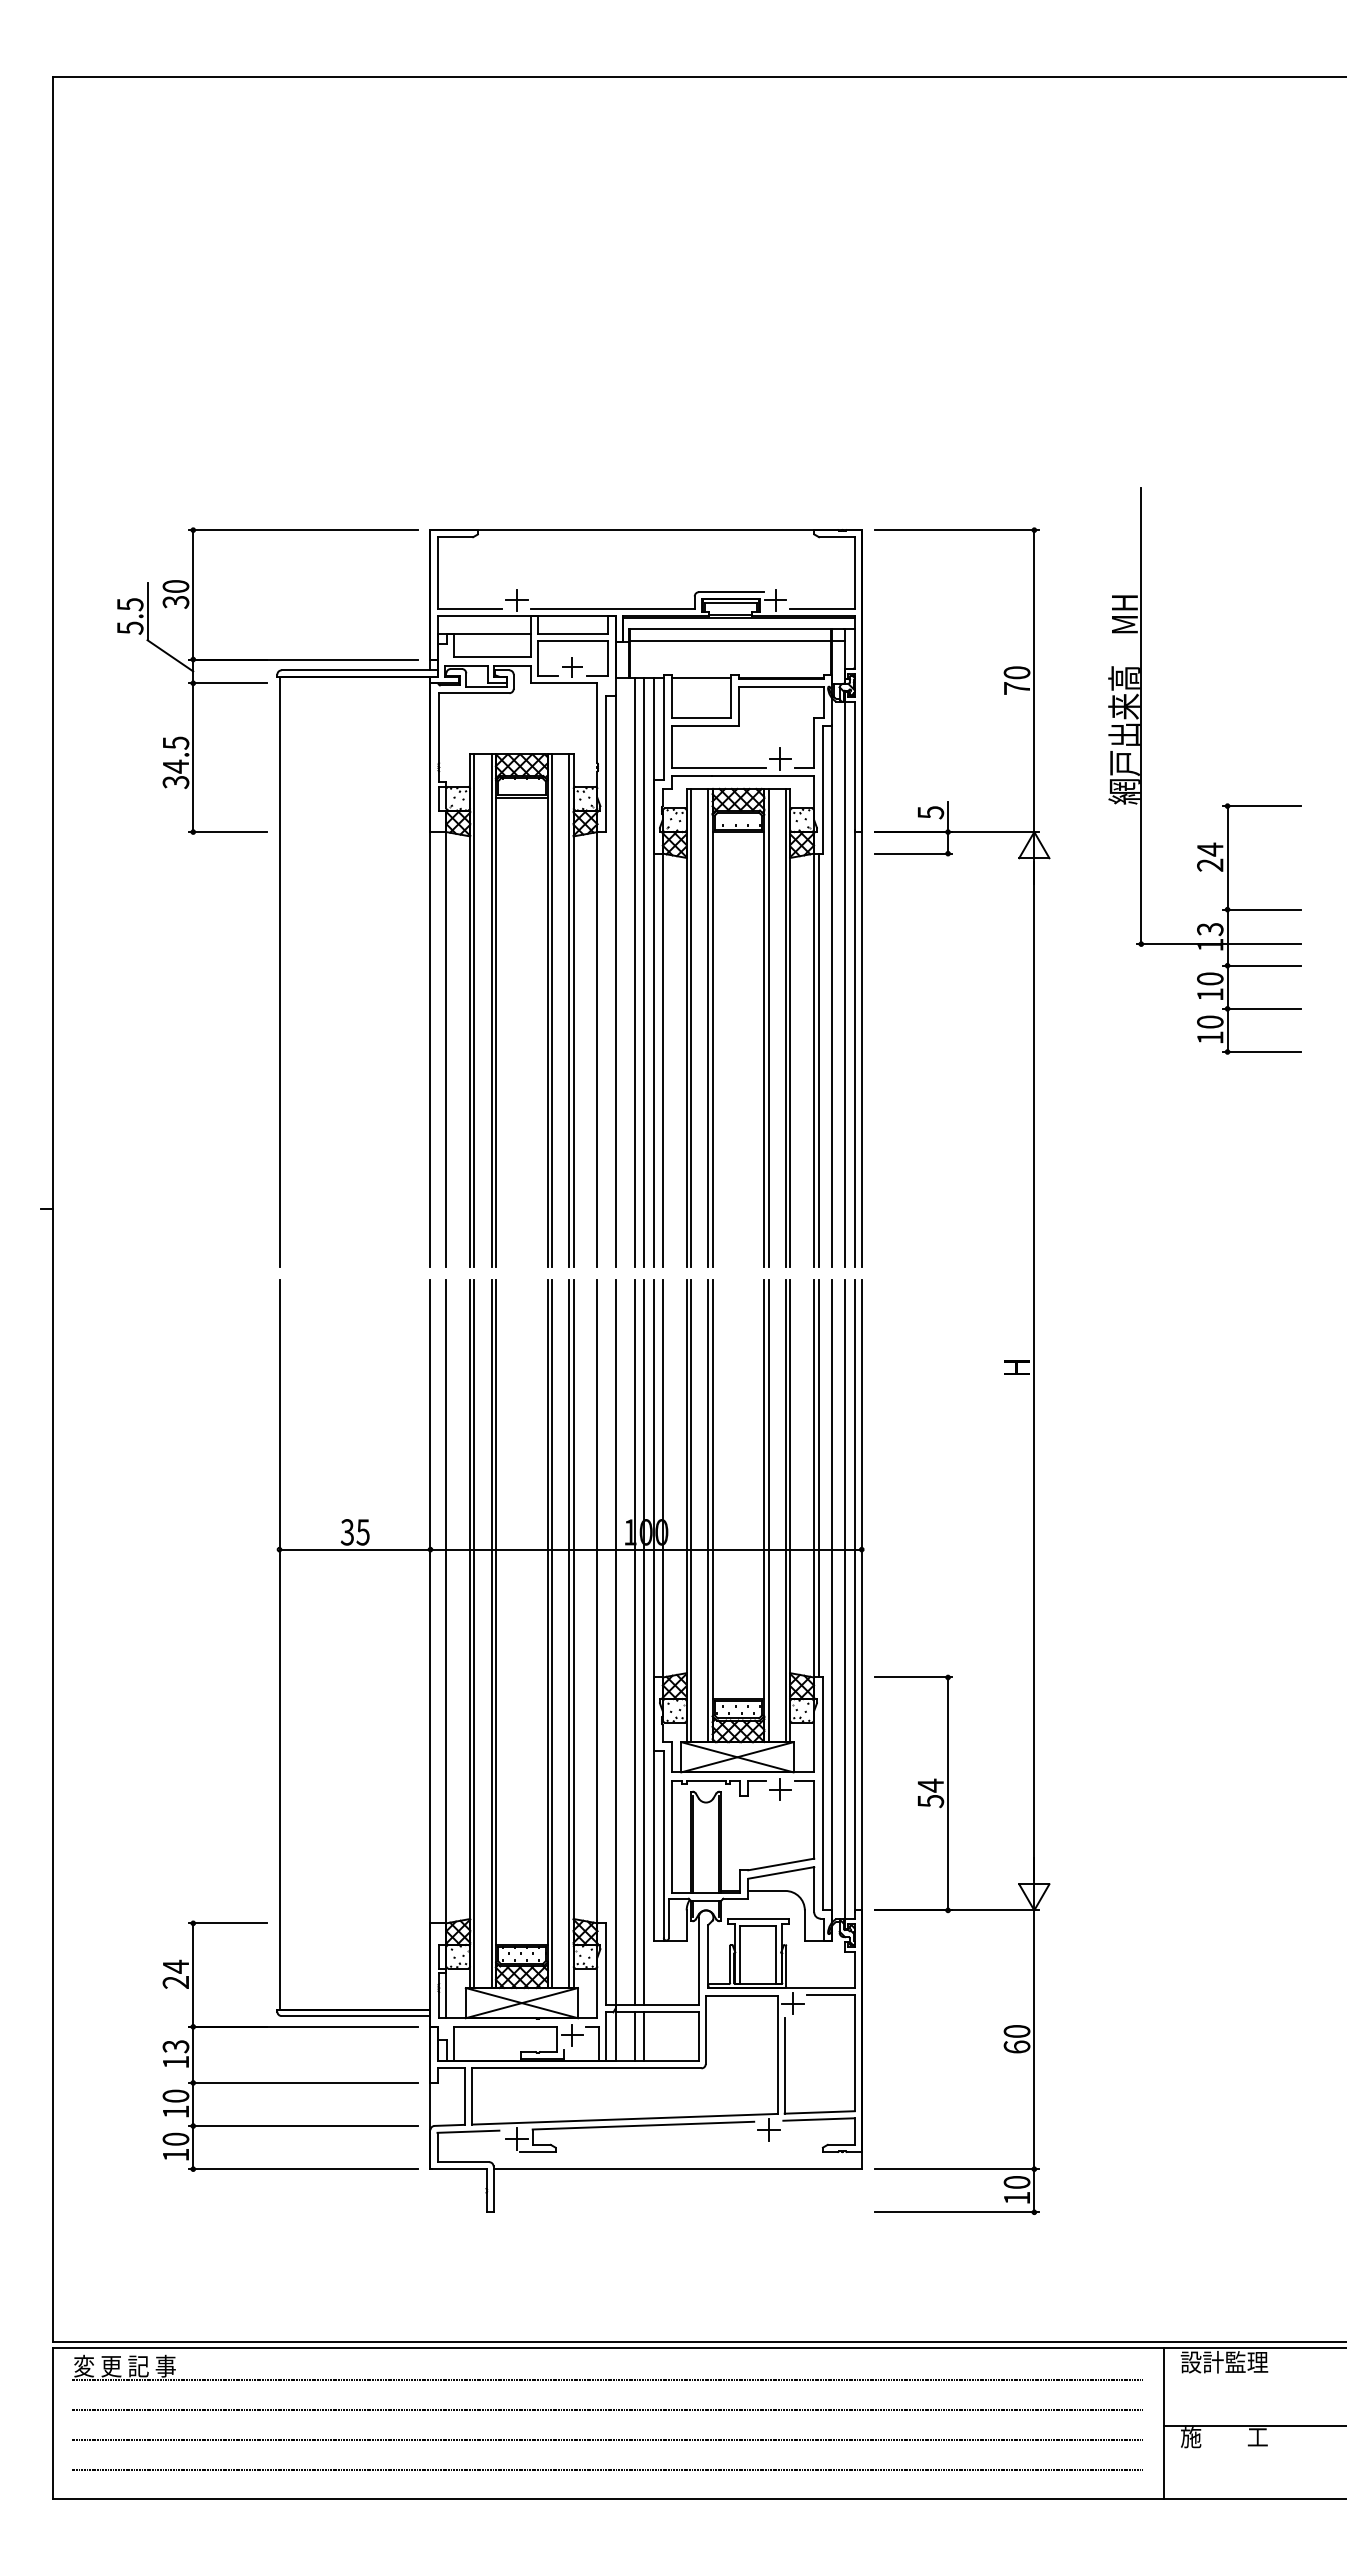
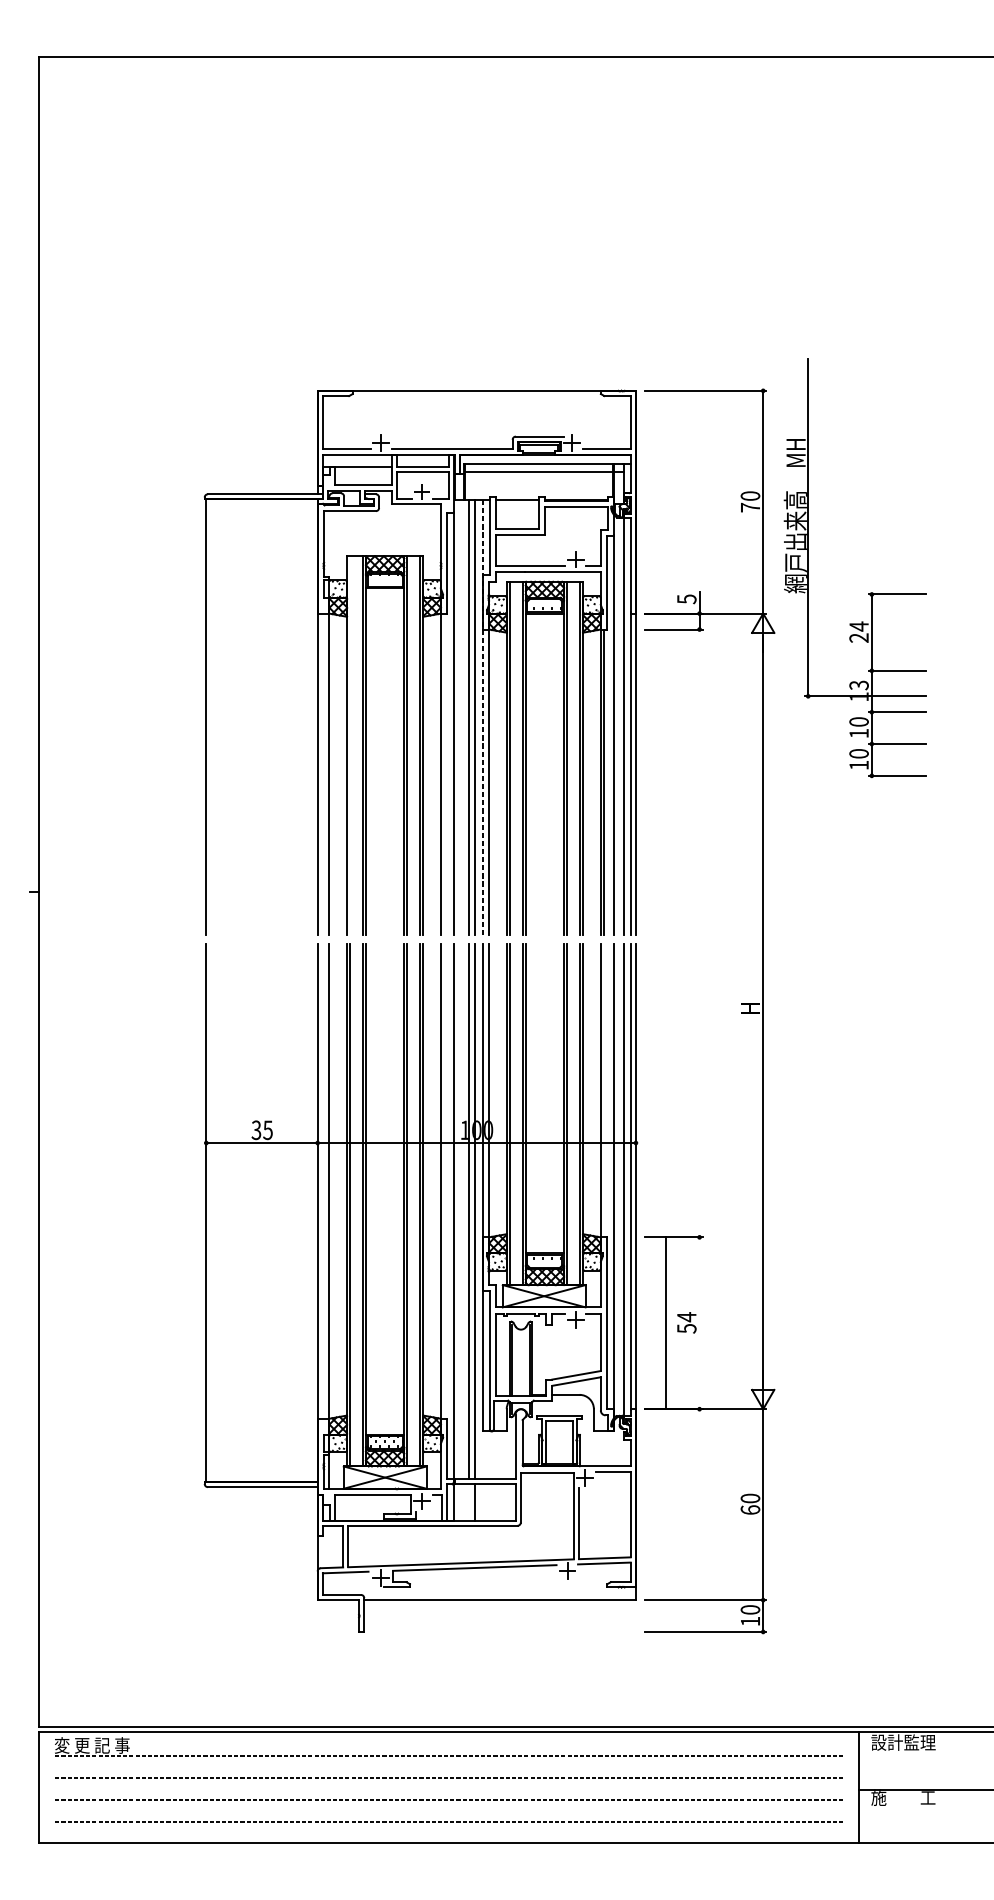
part: (267, 680) -> (197, 501), removed
part: (1222, 805) -> (868, 594), moved
line: (654, 972) -> (482, 717), solid -> dashed
line: (474, 1010) -> (350, 745), removed
line: (818, 1478) -> (603, 1090), removed
line: (948, 1793) -> (666, 1322), moved
part: (290, 2027) -> (214, 1495), removed
line: (635, 2036) -> (468, 1502), removed

